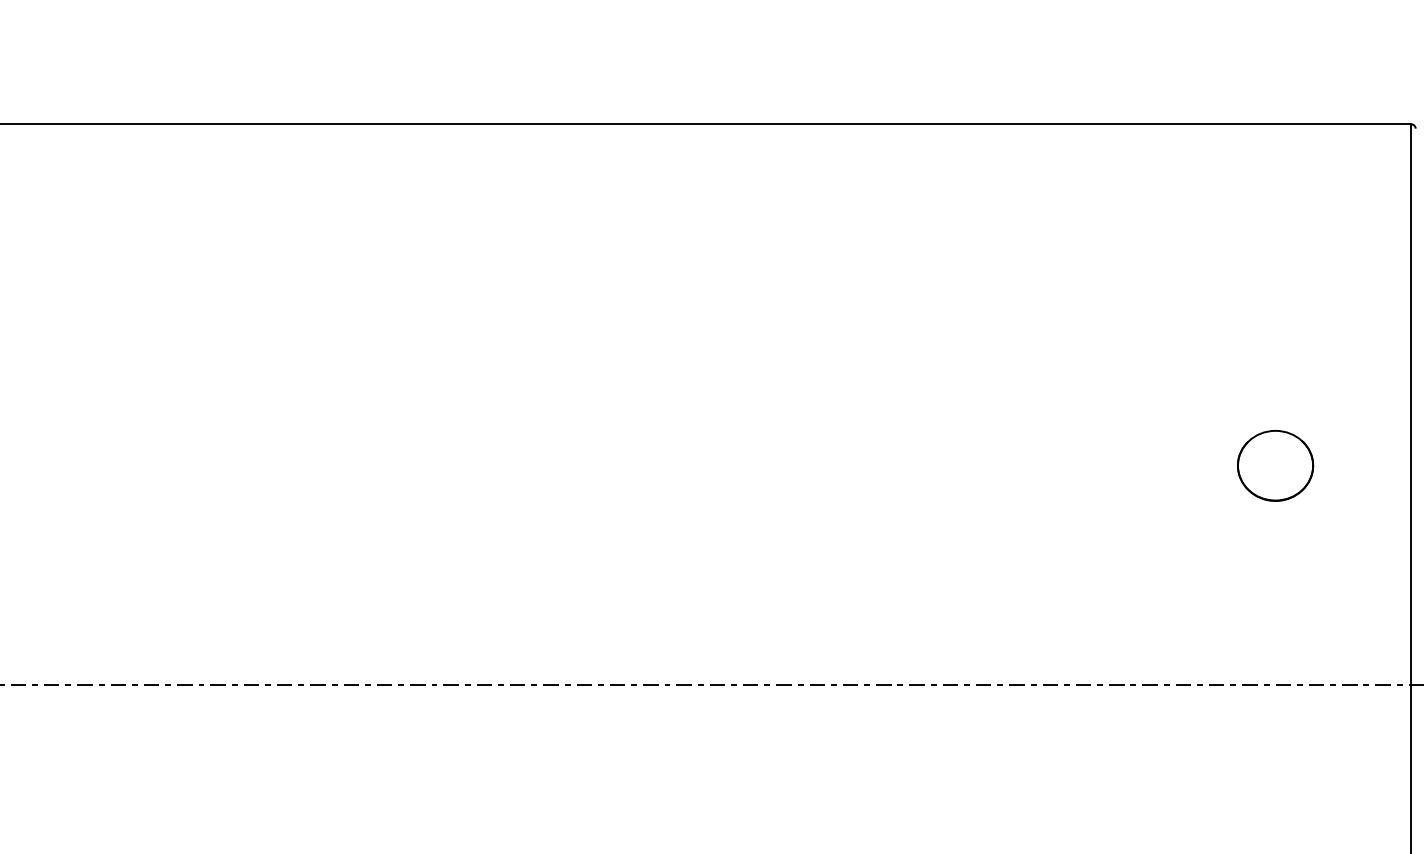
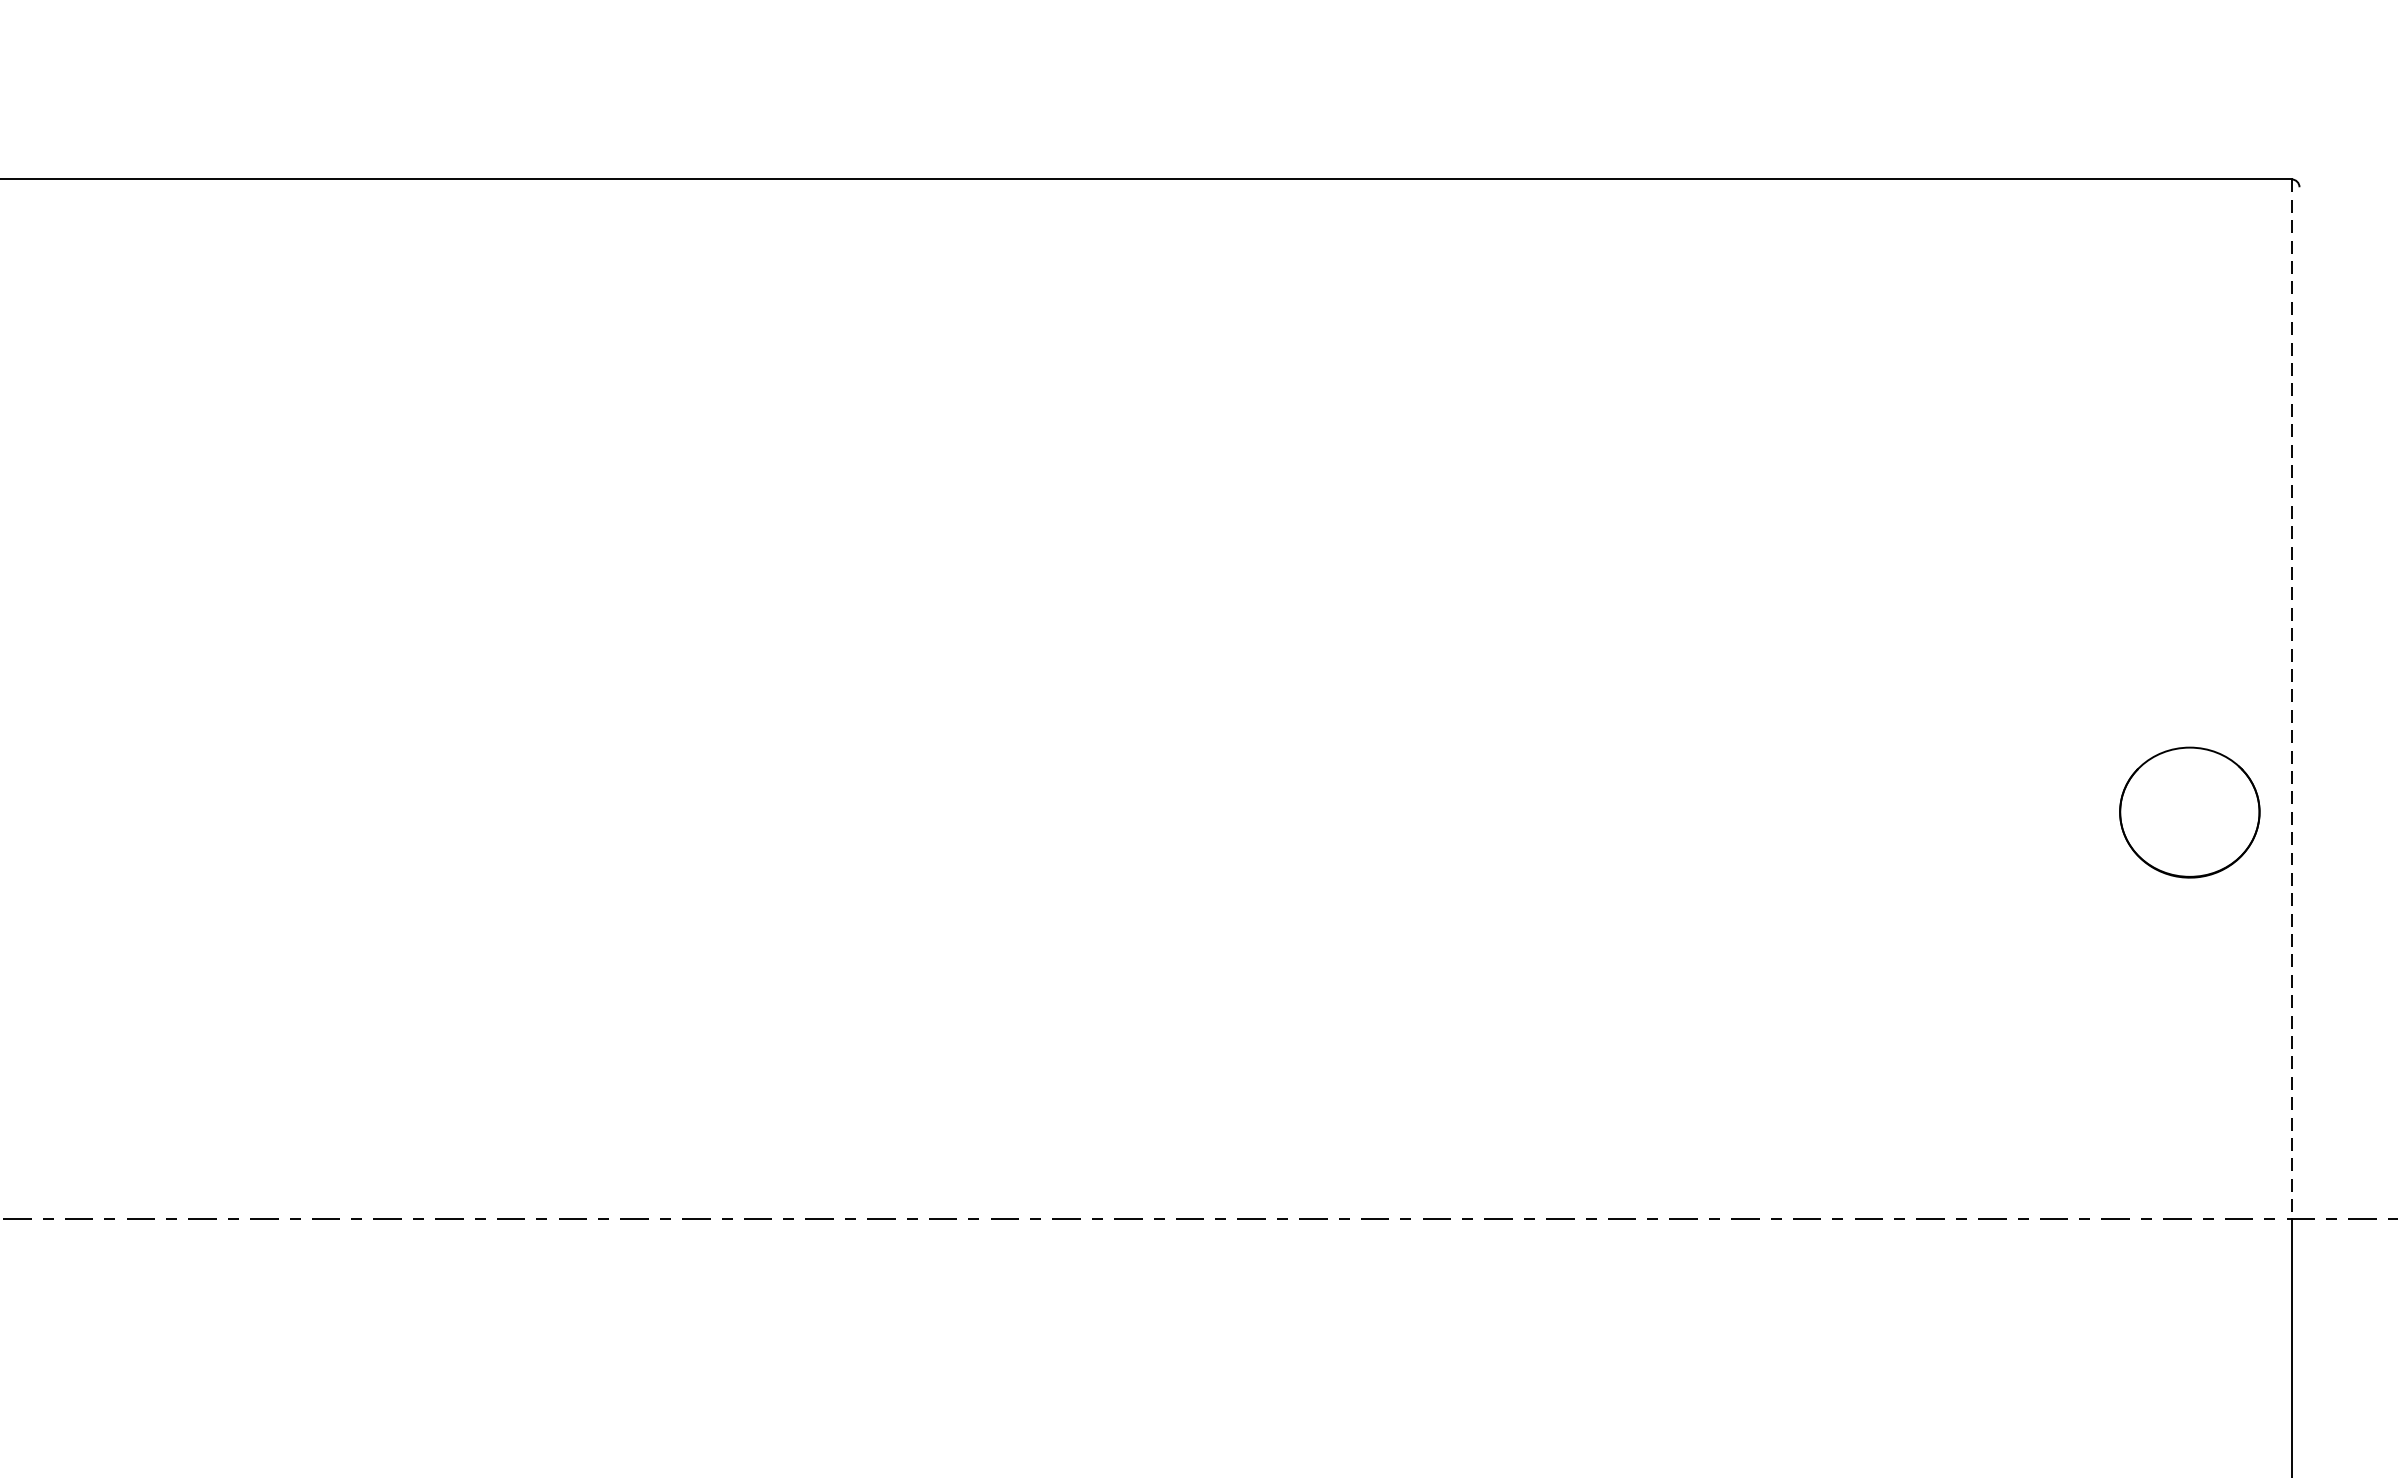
line: (1411, 405) -> (2291, 700), solid -> dashed
part: (1275, 465) -> (2189, 811), moved

